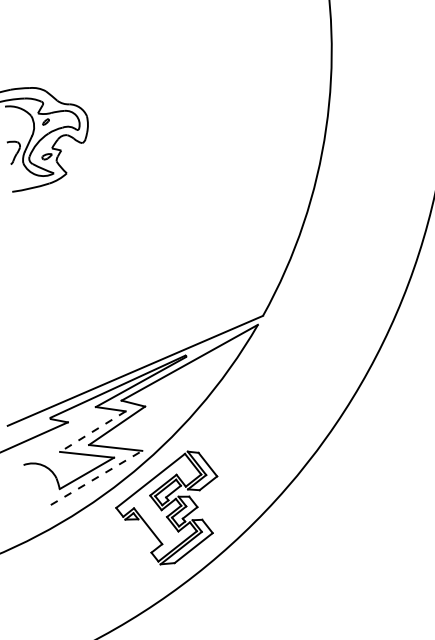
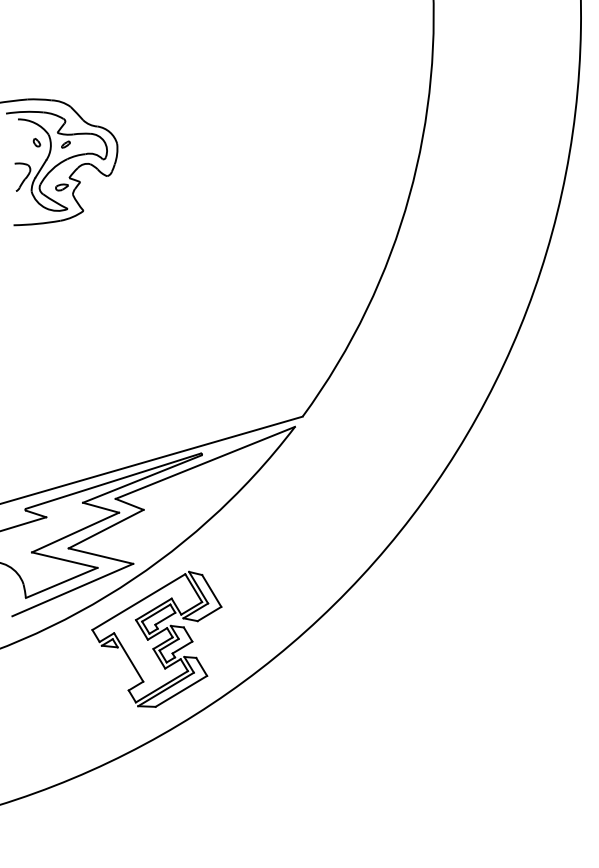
part: (22, 123) -> (36, 142), added
line: (92, 431) -> (75, 532), dashed -> solid
line: (96, 478) -> (72, 590), dashed -> solid

